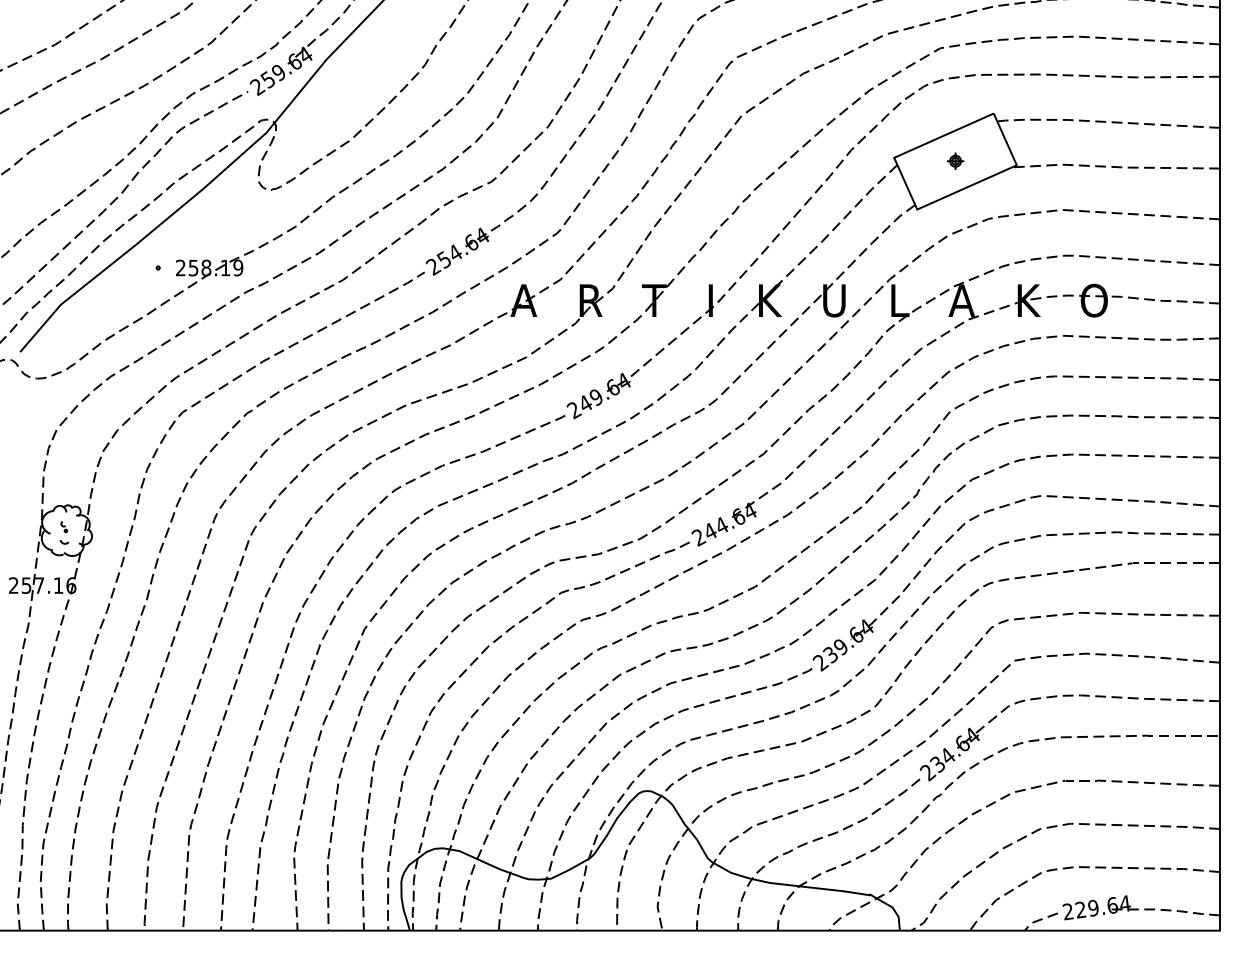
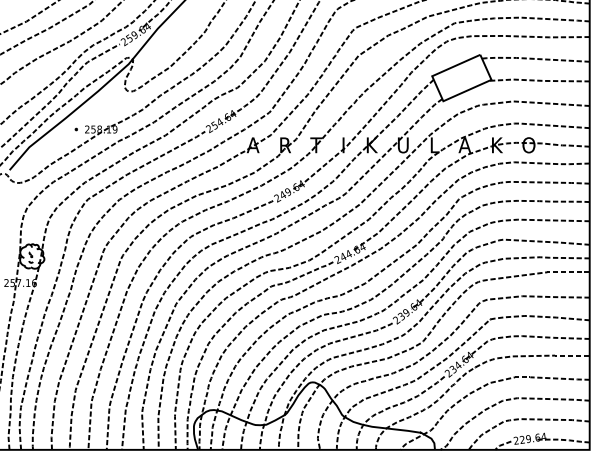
part: (954, 160) -> (461, 77), removed

